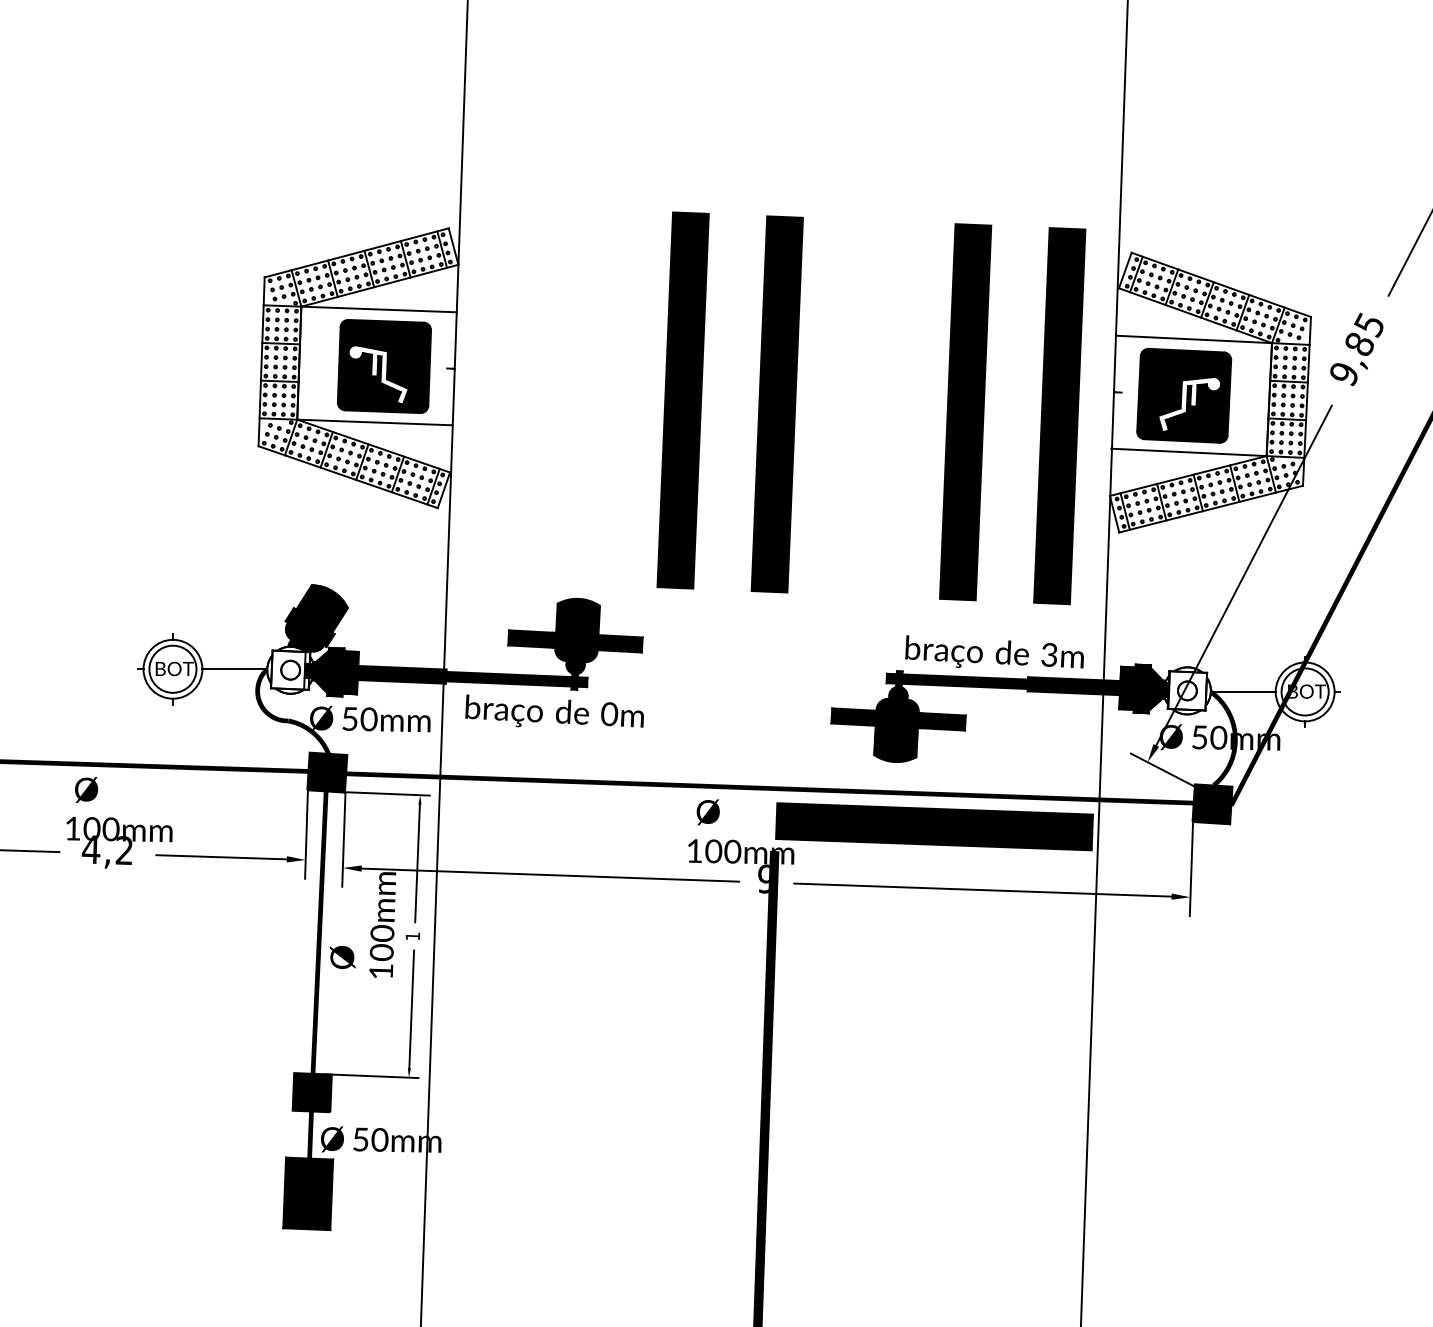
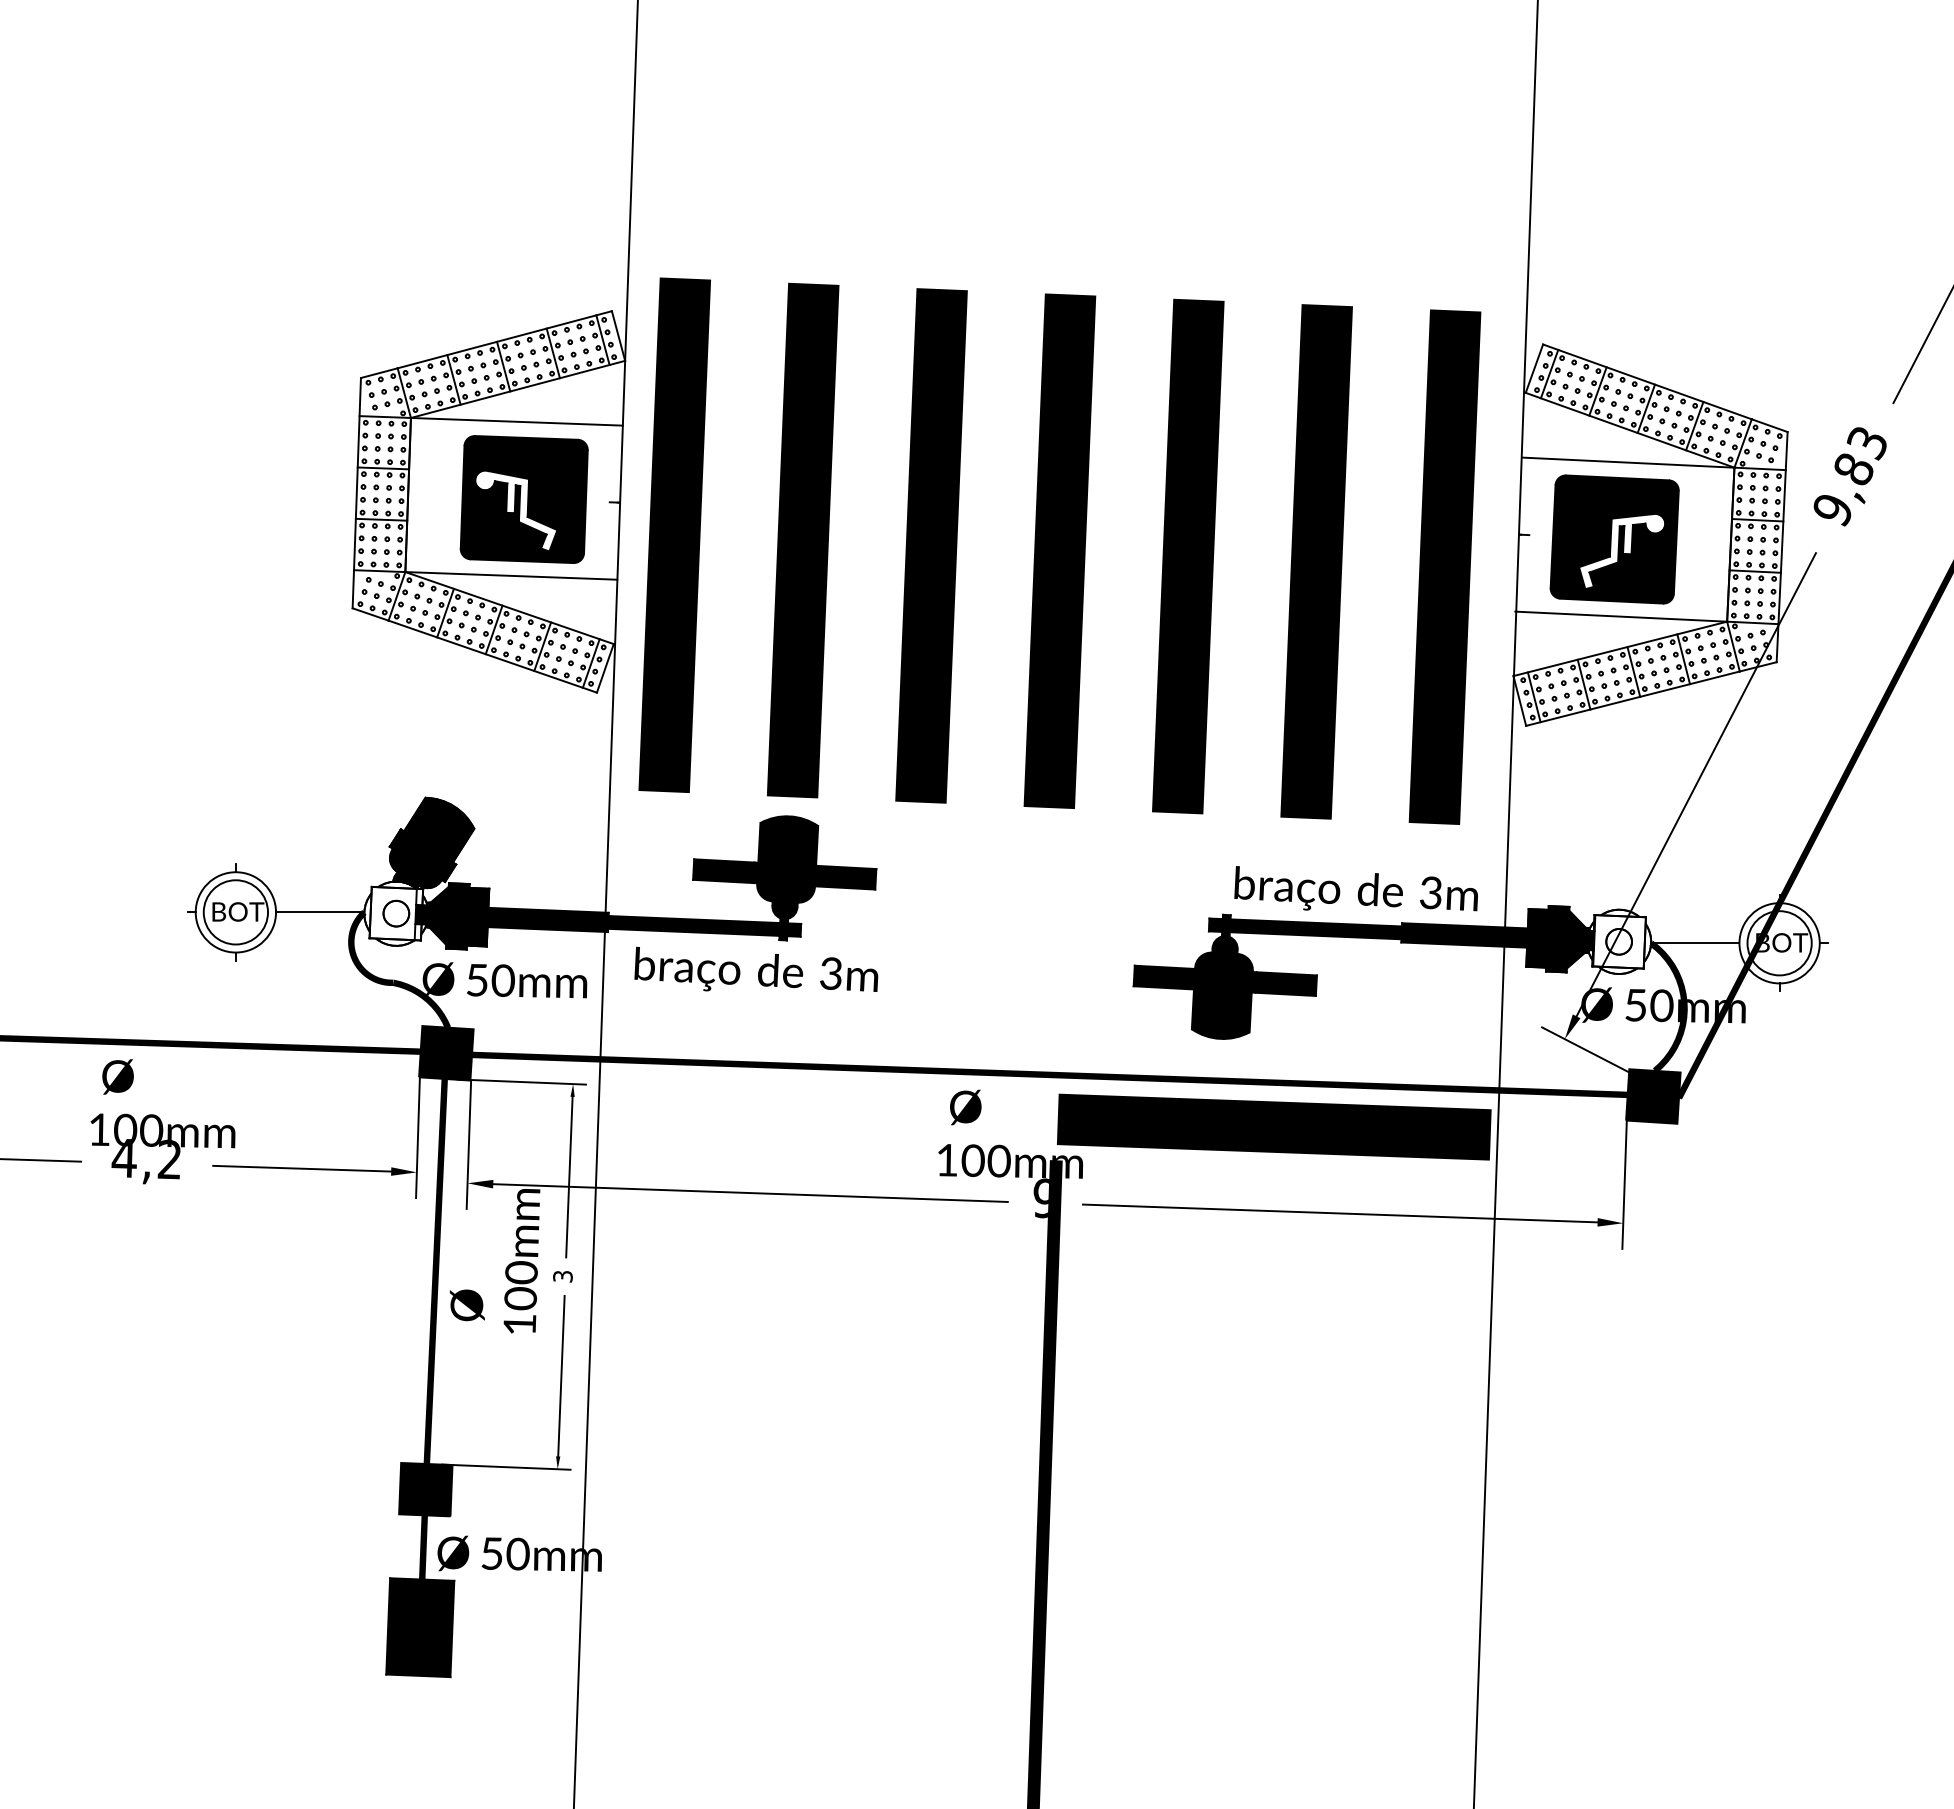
text: (1368, 325) -> (1866, 443), 9,85 -> 9,83
line: (494, 392) -> (674, 534), added
line: (589, 396) -> (803, 540), added
line: (871, 408) -> (1188, 556), added
text: (609, 714) -> (830, 973), 0m -> 3m
text: (412, 936) -> (562, 1276), 1 -> 3

